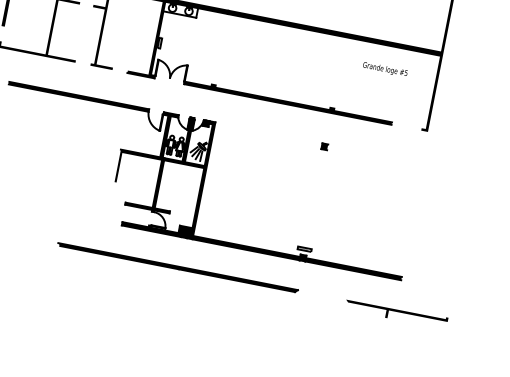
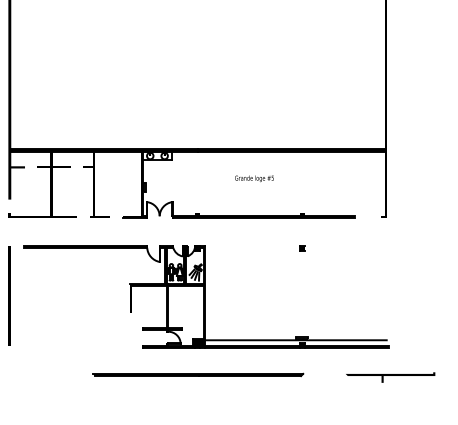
text: (385, 69) -> (254, 178), moved
line: (296, 250) -> (295, 340), added

